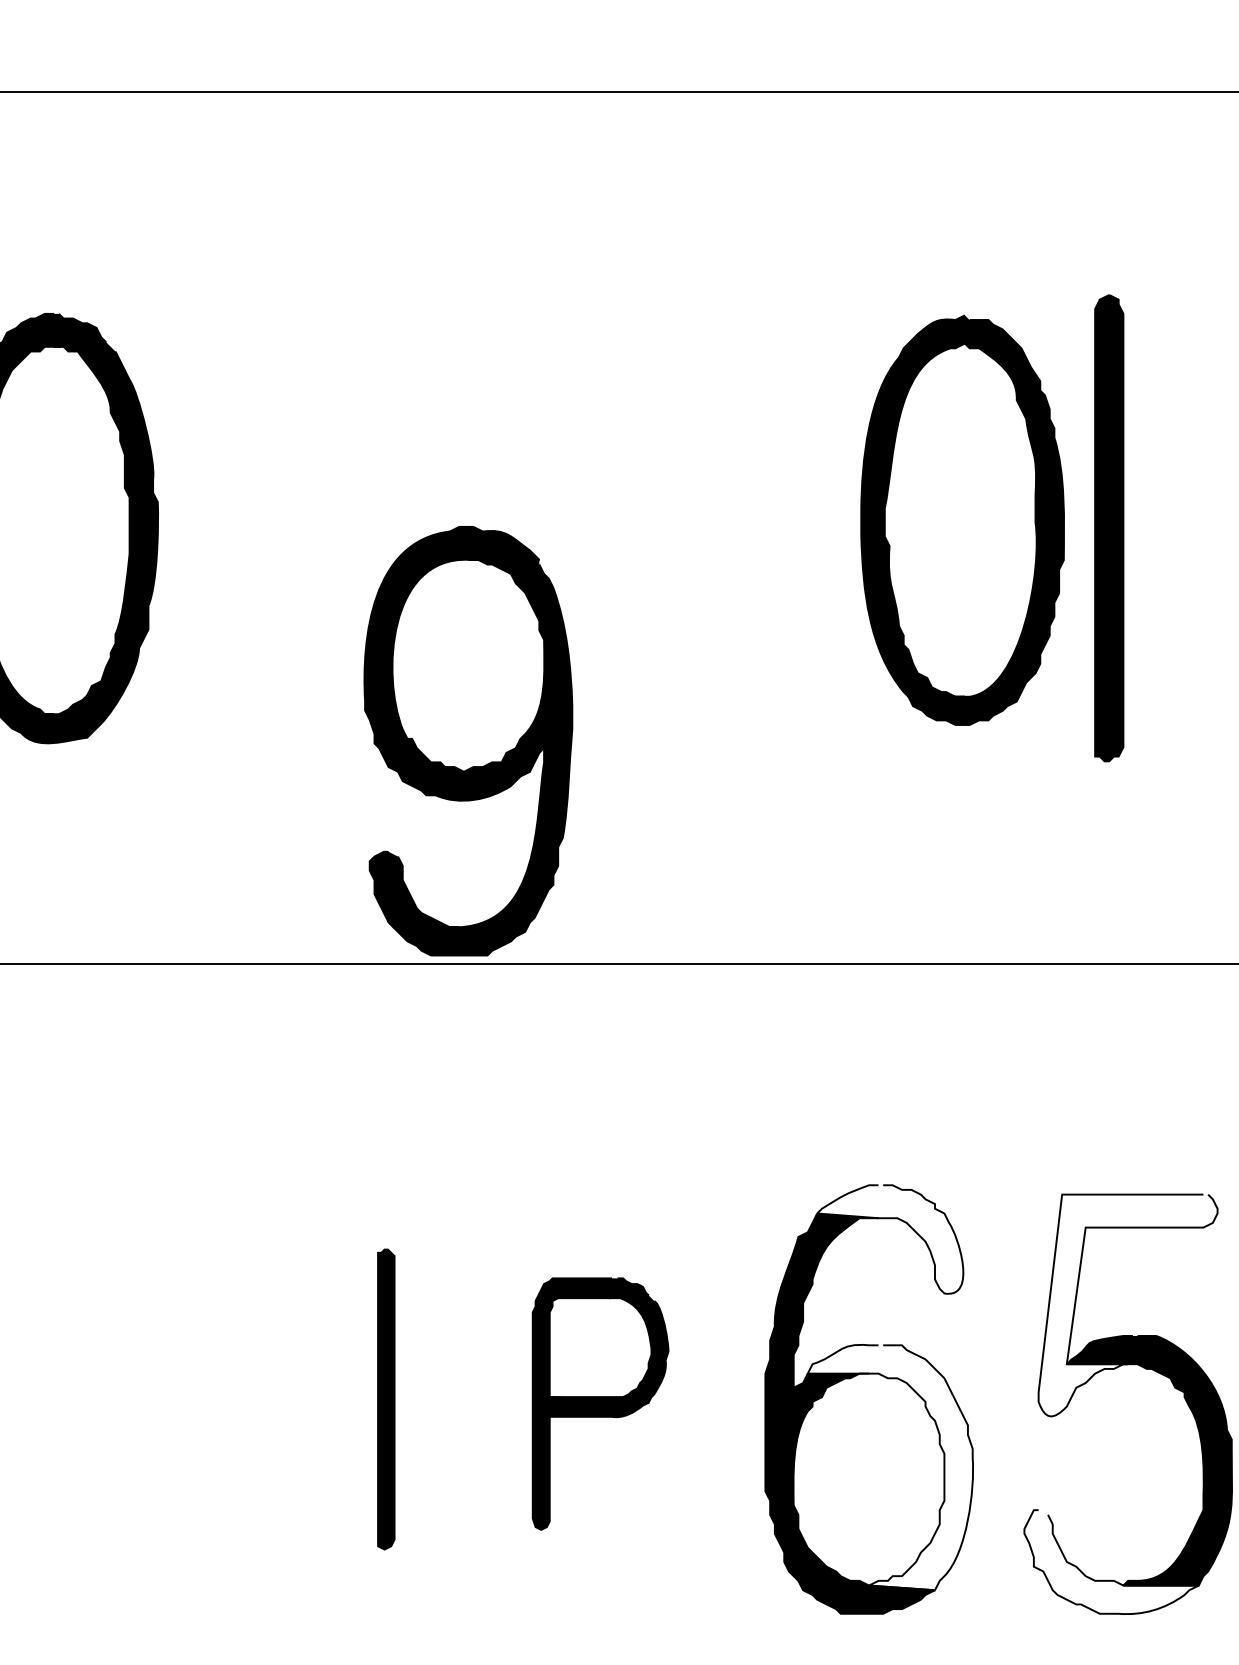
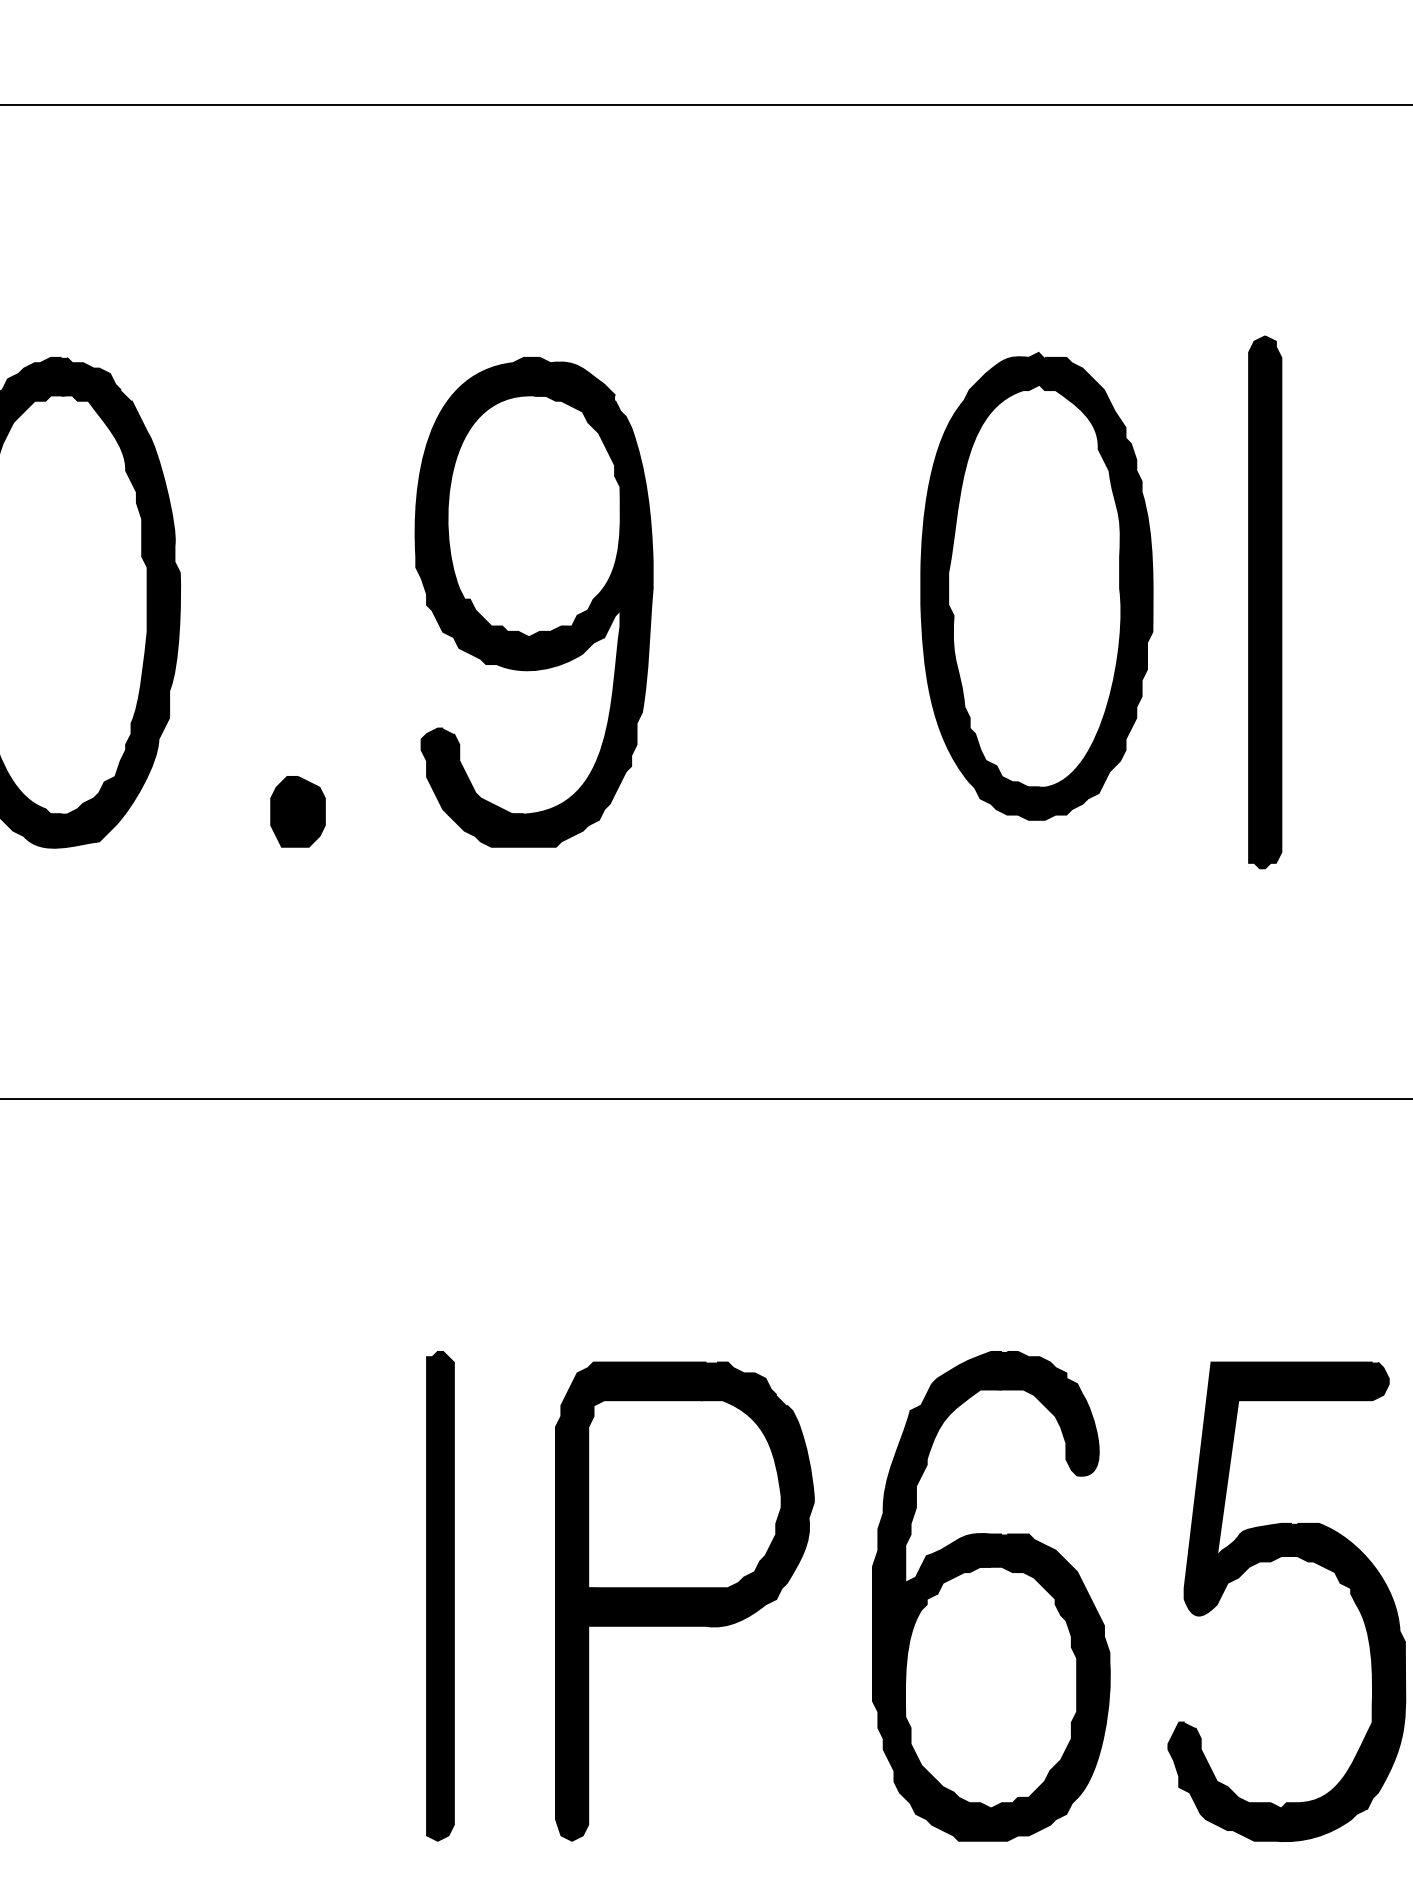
part: (962, 520) -> (1036, 586), moved
part: (260, 711) -> (297, 811), added
part: (467, 741) -> (533, 602), moved
fill: (890, 1239) -> (1015, 1413), added
fill: (1127, 1304) -> (1286, 1488), added
part: (386, 1399) -> (440, 1596), size x1.43
part: (600, 1404) -> (684, 1601), size x1.67
fill: (890, 1467) -> (1015, 1673), added
fill: (1111, 1561) -> (1267, 1781), added

